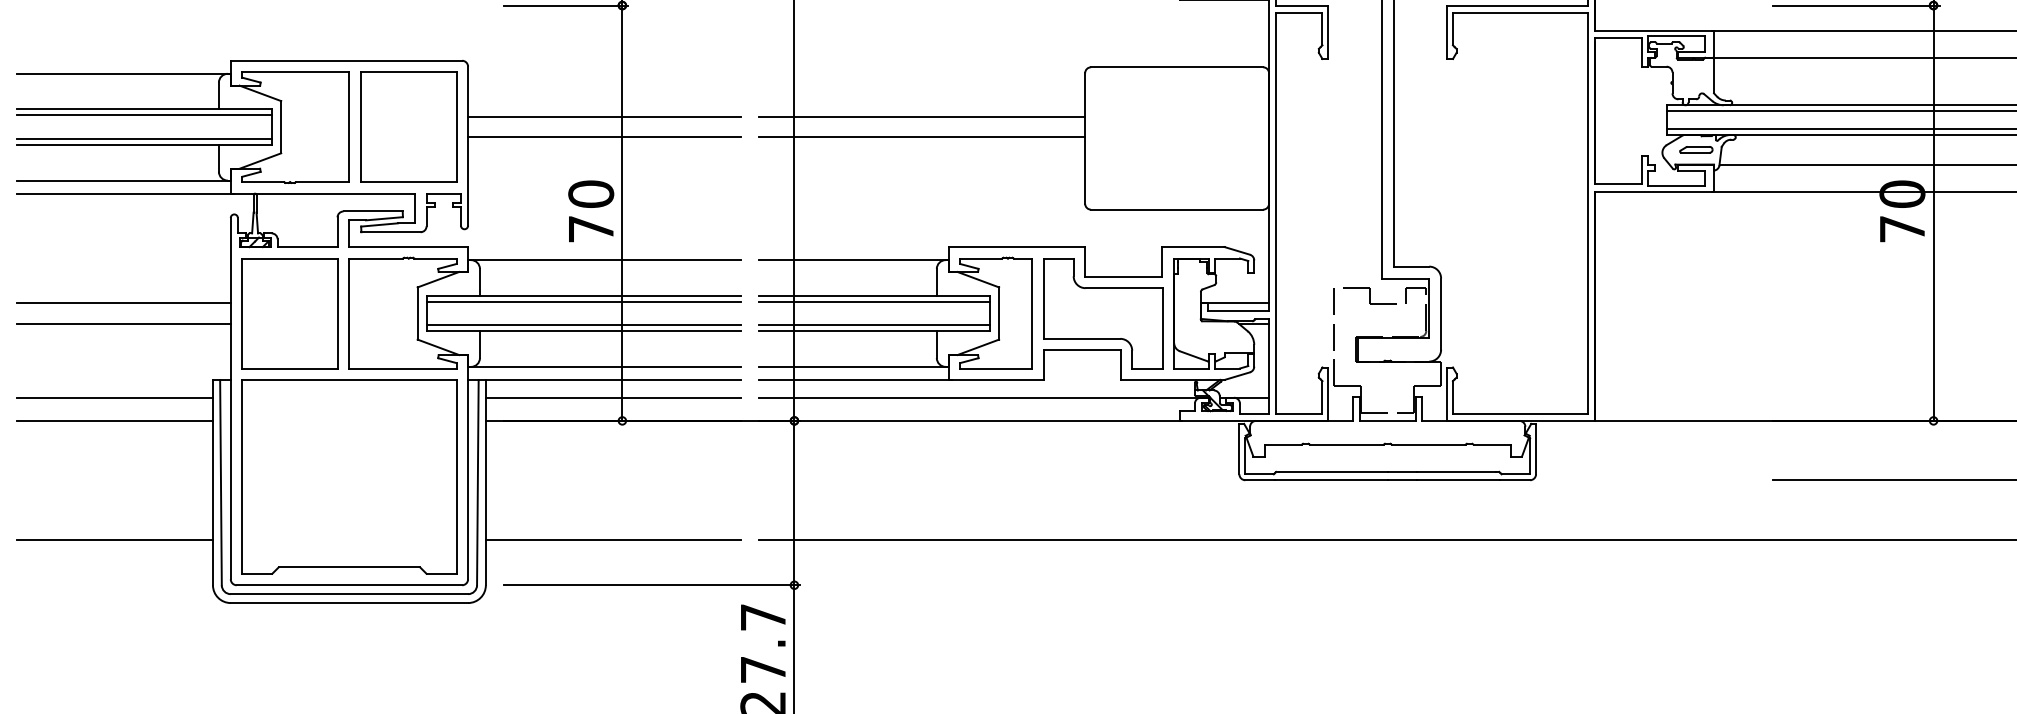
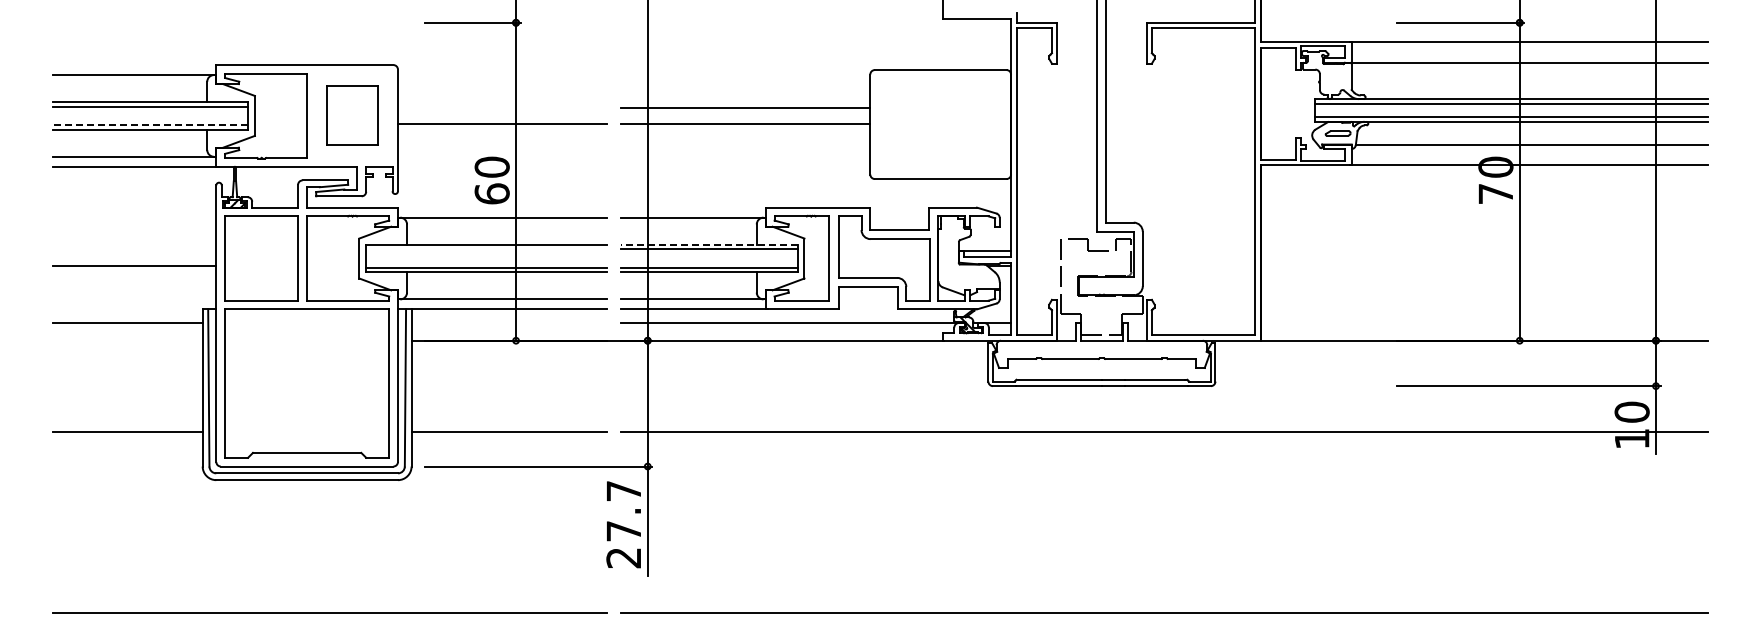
line: (603, 117) -> (501, 108), removed
part: (408, 126) -> (352, 115), size x0.7
line: (144, 139) -> (150, 125), solid -> dashed
text: (590, 228) -> (491, 193), 70 -> 60
line: (875, 295) -> (709, 244), solid -> dashed
line: (583, 301) -> (486, 249), removed
line: (123, 303) -> (134, 250), removed
line: (612, 398) -> (508, 323), removed
line: (114, 420) -> (127, 340), removed

